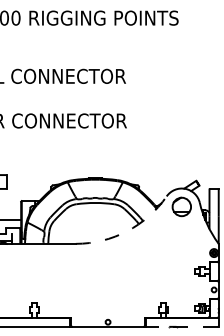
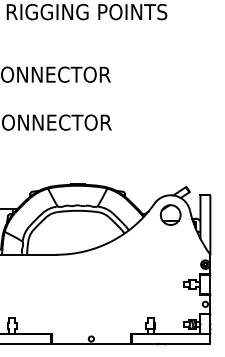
arc: (127, 231) -> (112, 241), dashed -> solid
line: (181, 326) -> (170, 343), dashed -> solid

